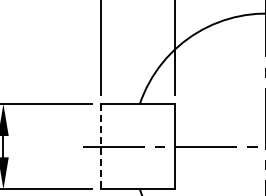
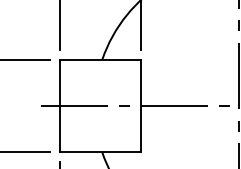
line: (100, 146) -> (59, 105), dashed -> solid

